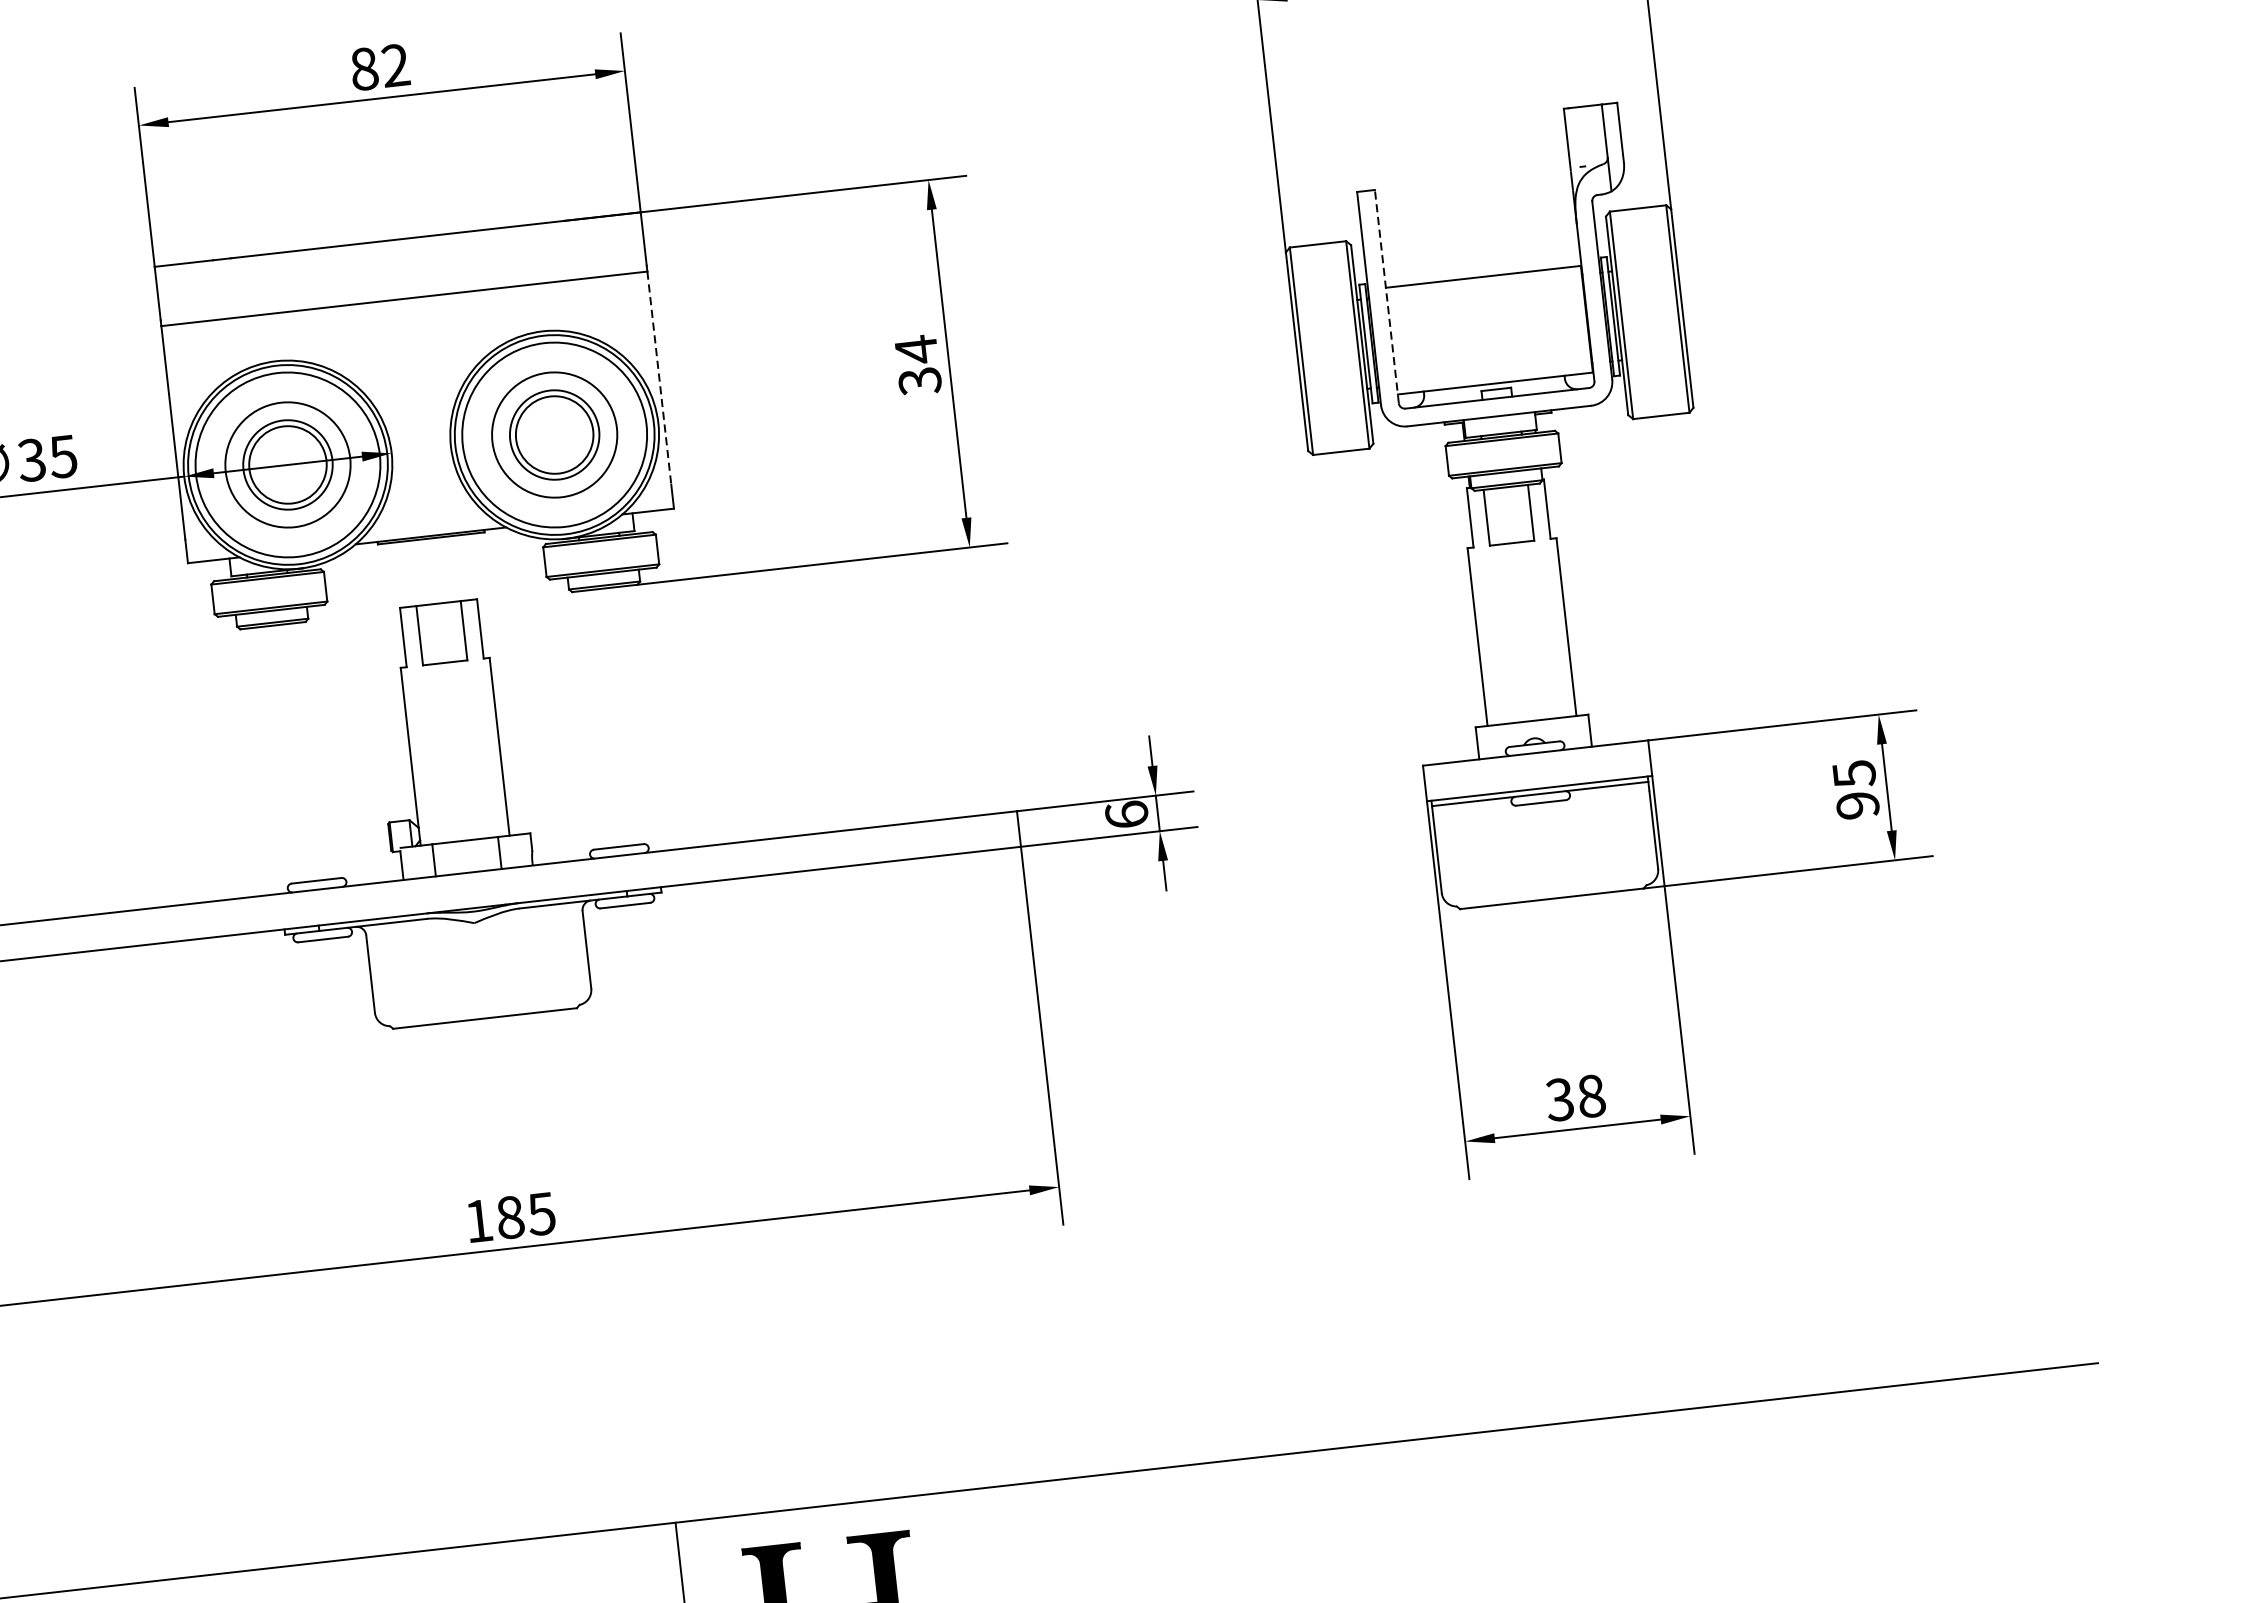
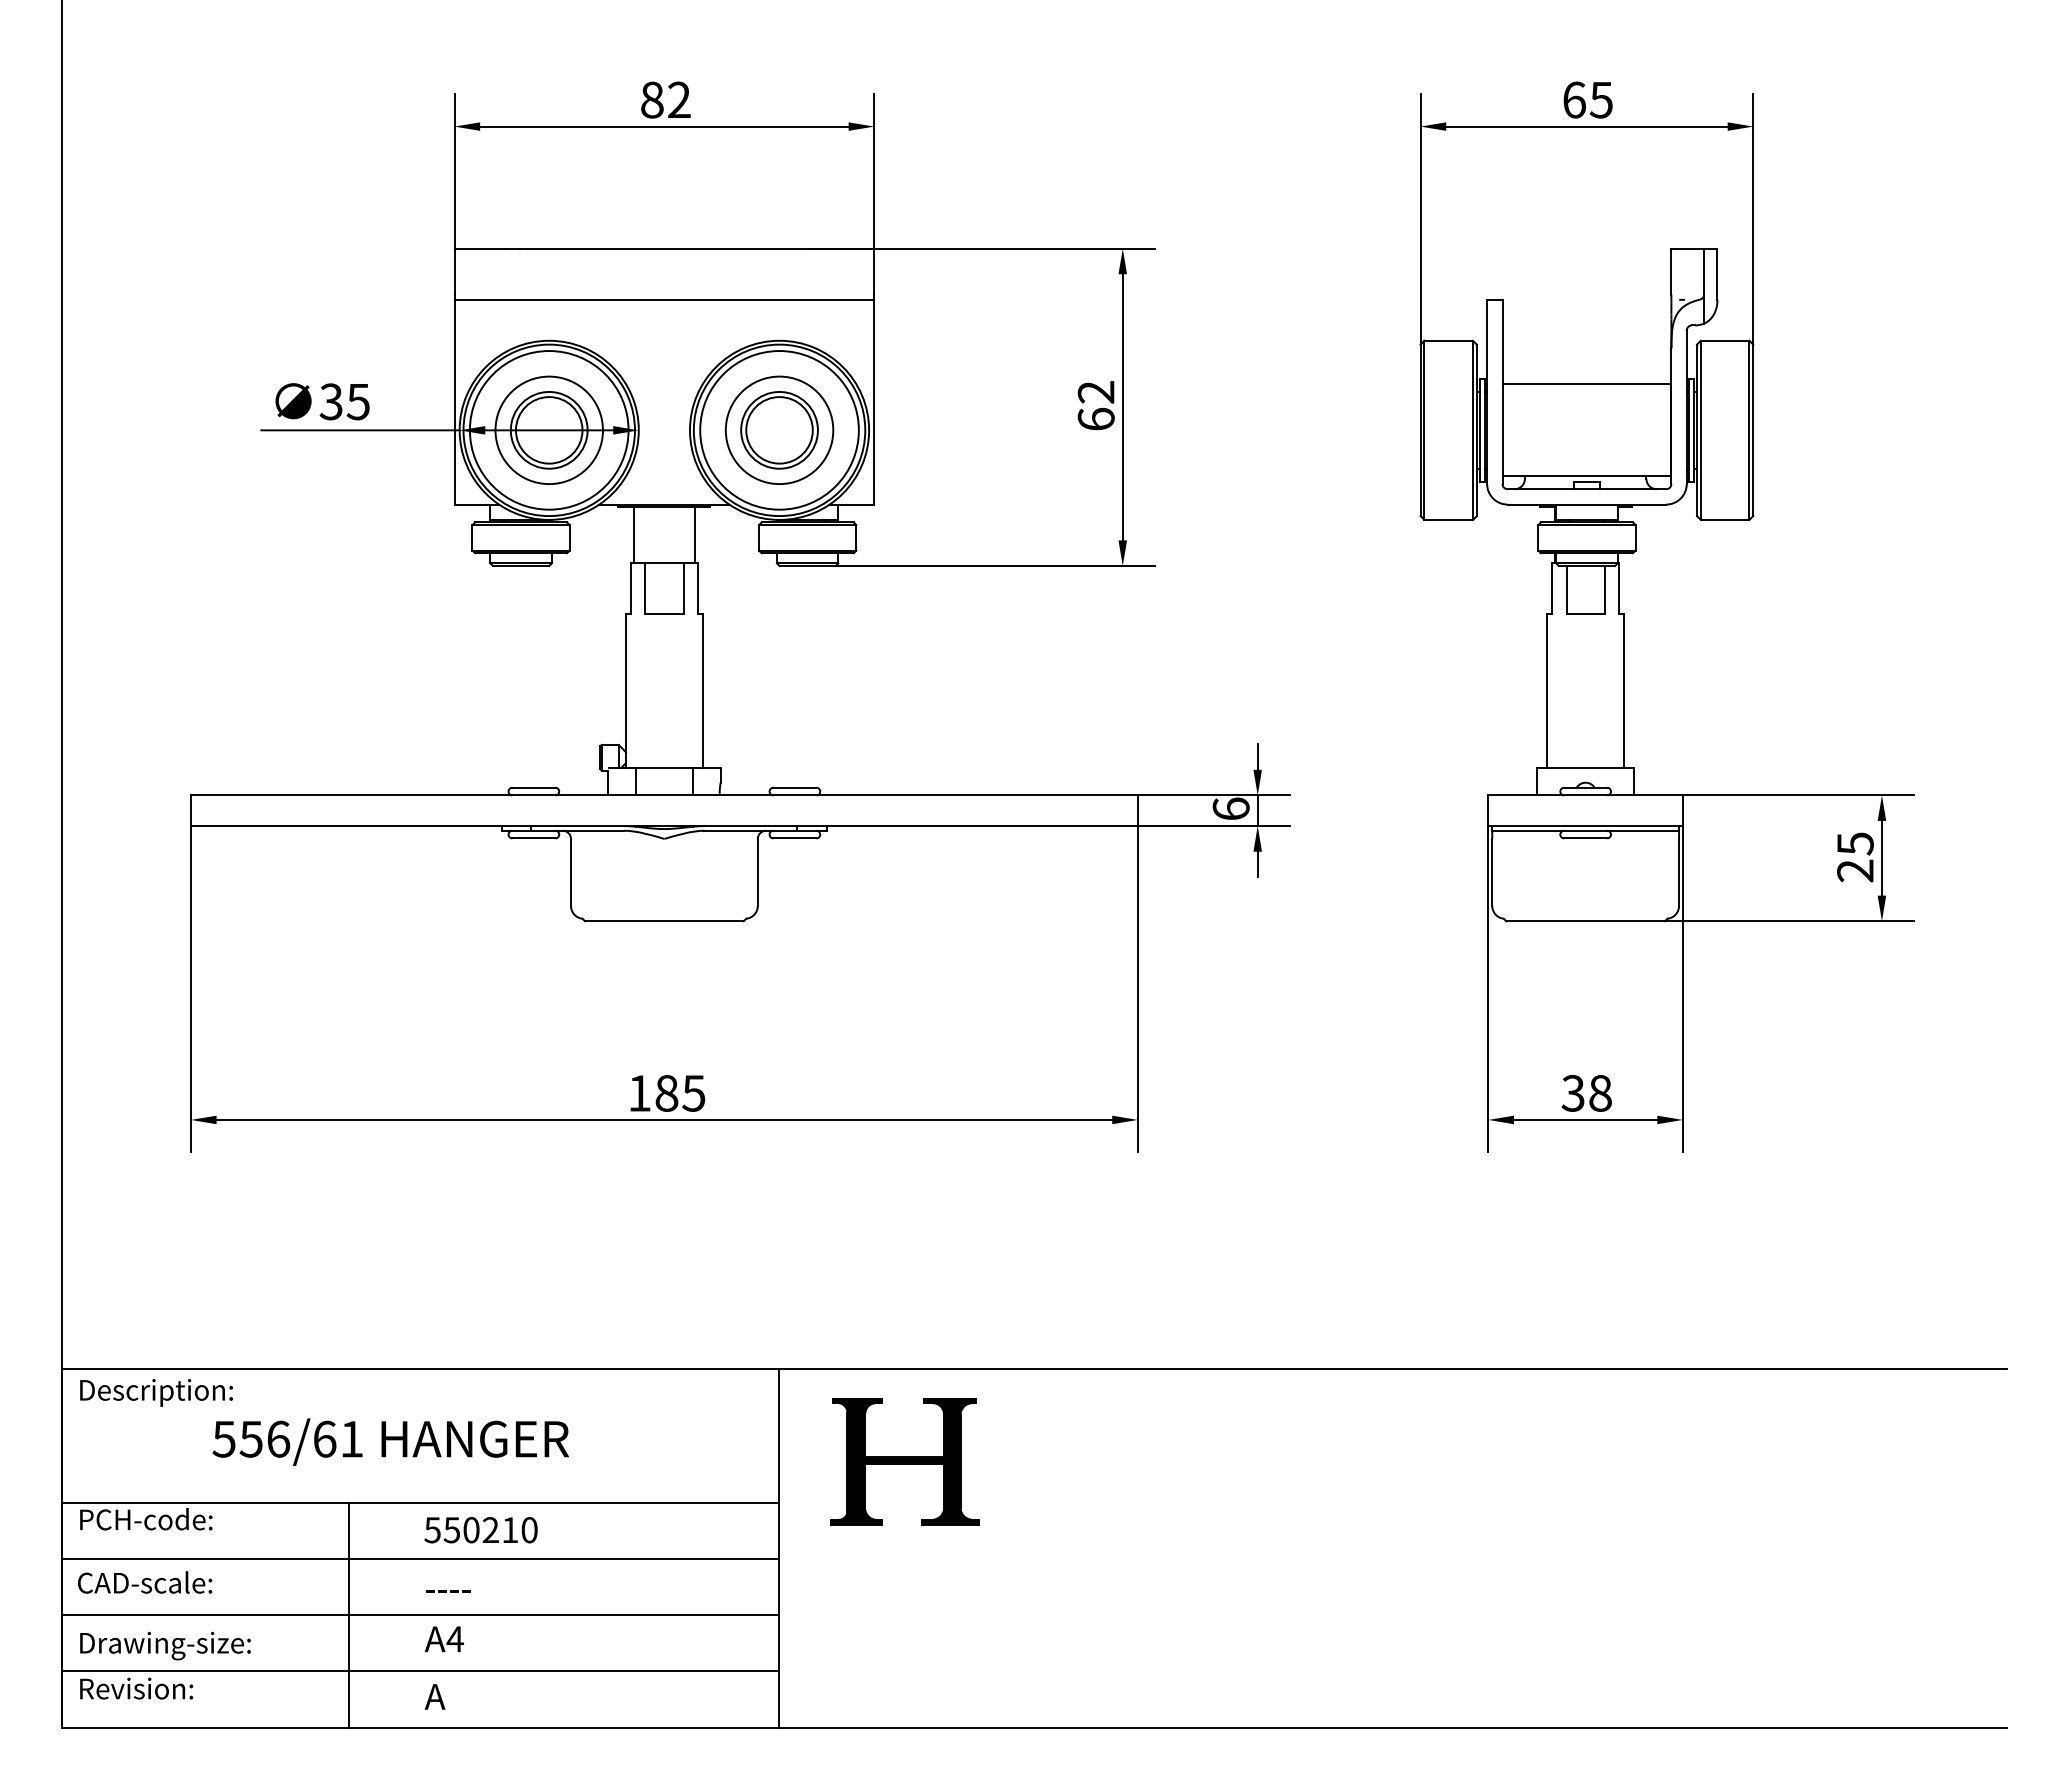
line: (1386, 296) -> (1502, 391), dashed -> solid
text: (917, 365) -> (1095, 405), 34 -> 62
line: (659, 378) -> (874, 392), dashed -> solid
line: (470, 566) -> (695, 534), added
line: (399, 574) -> (633, 534), added
text: (1857, 804) -> (1855, 870), 95 -> 25

